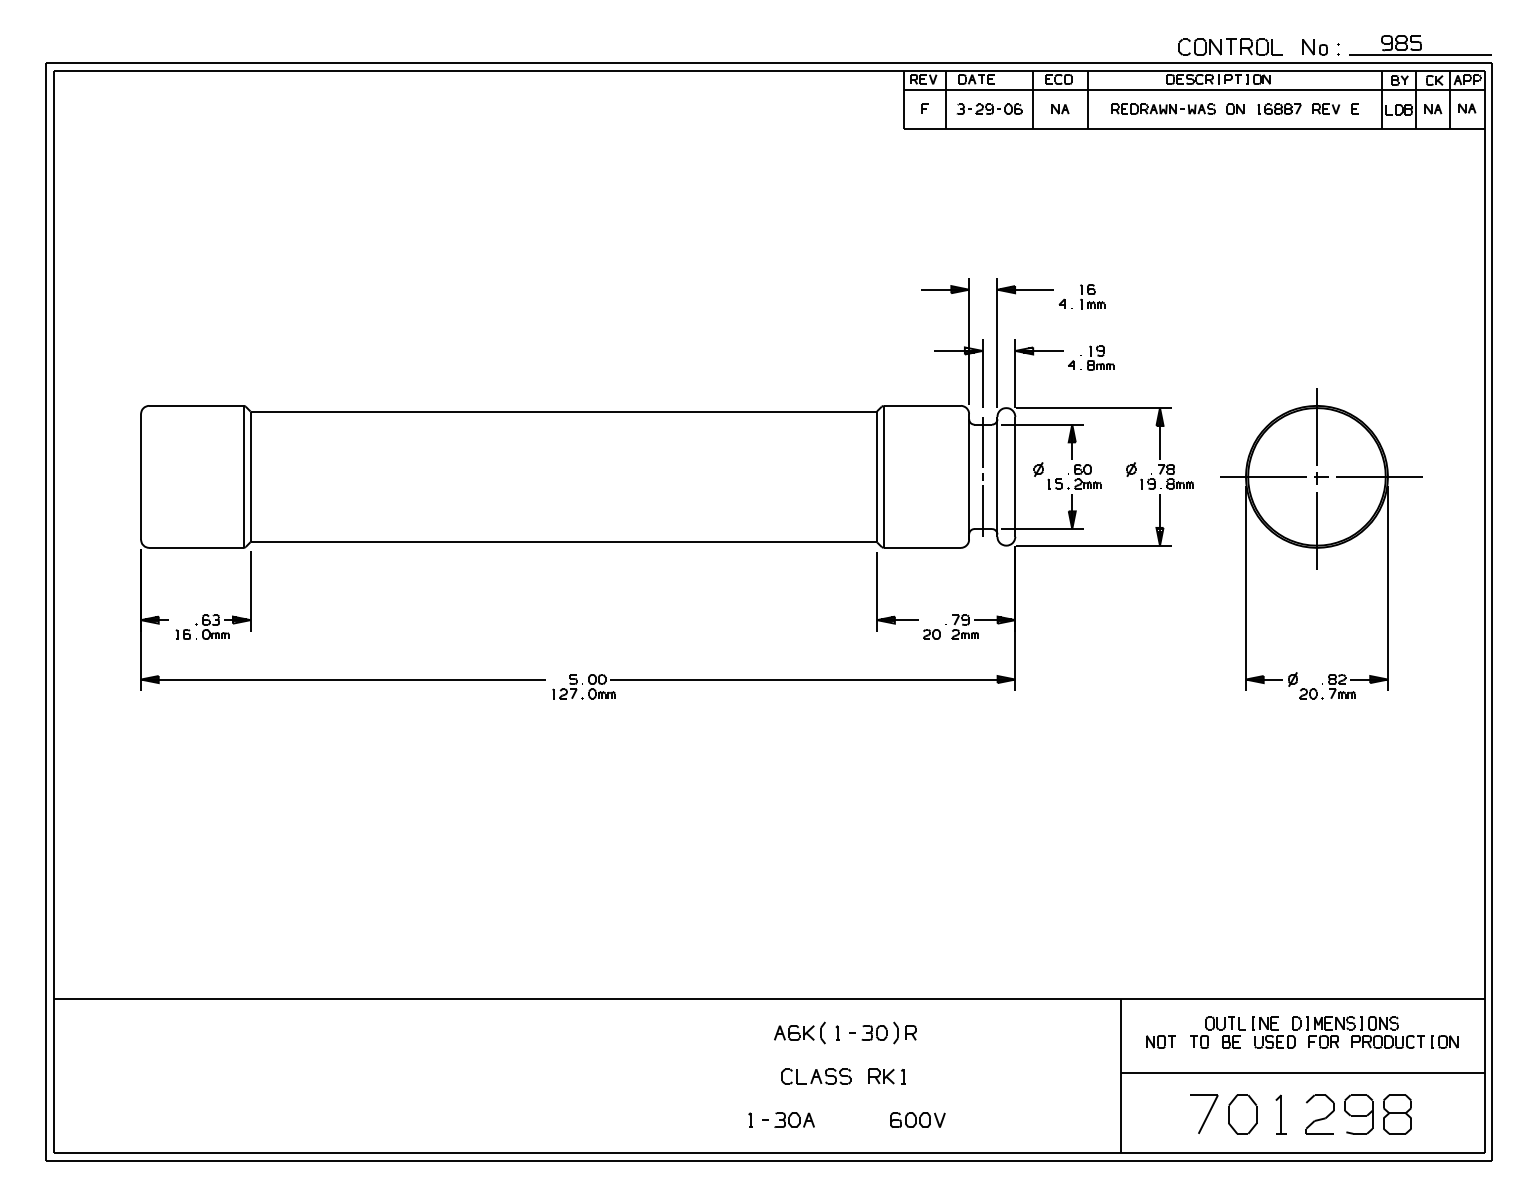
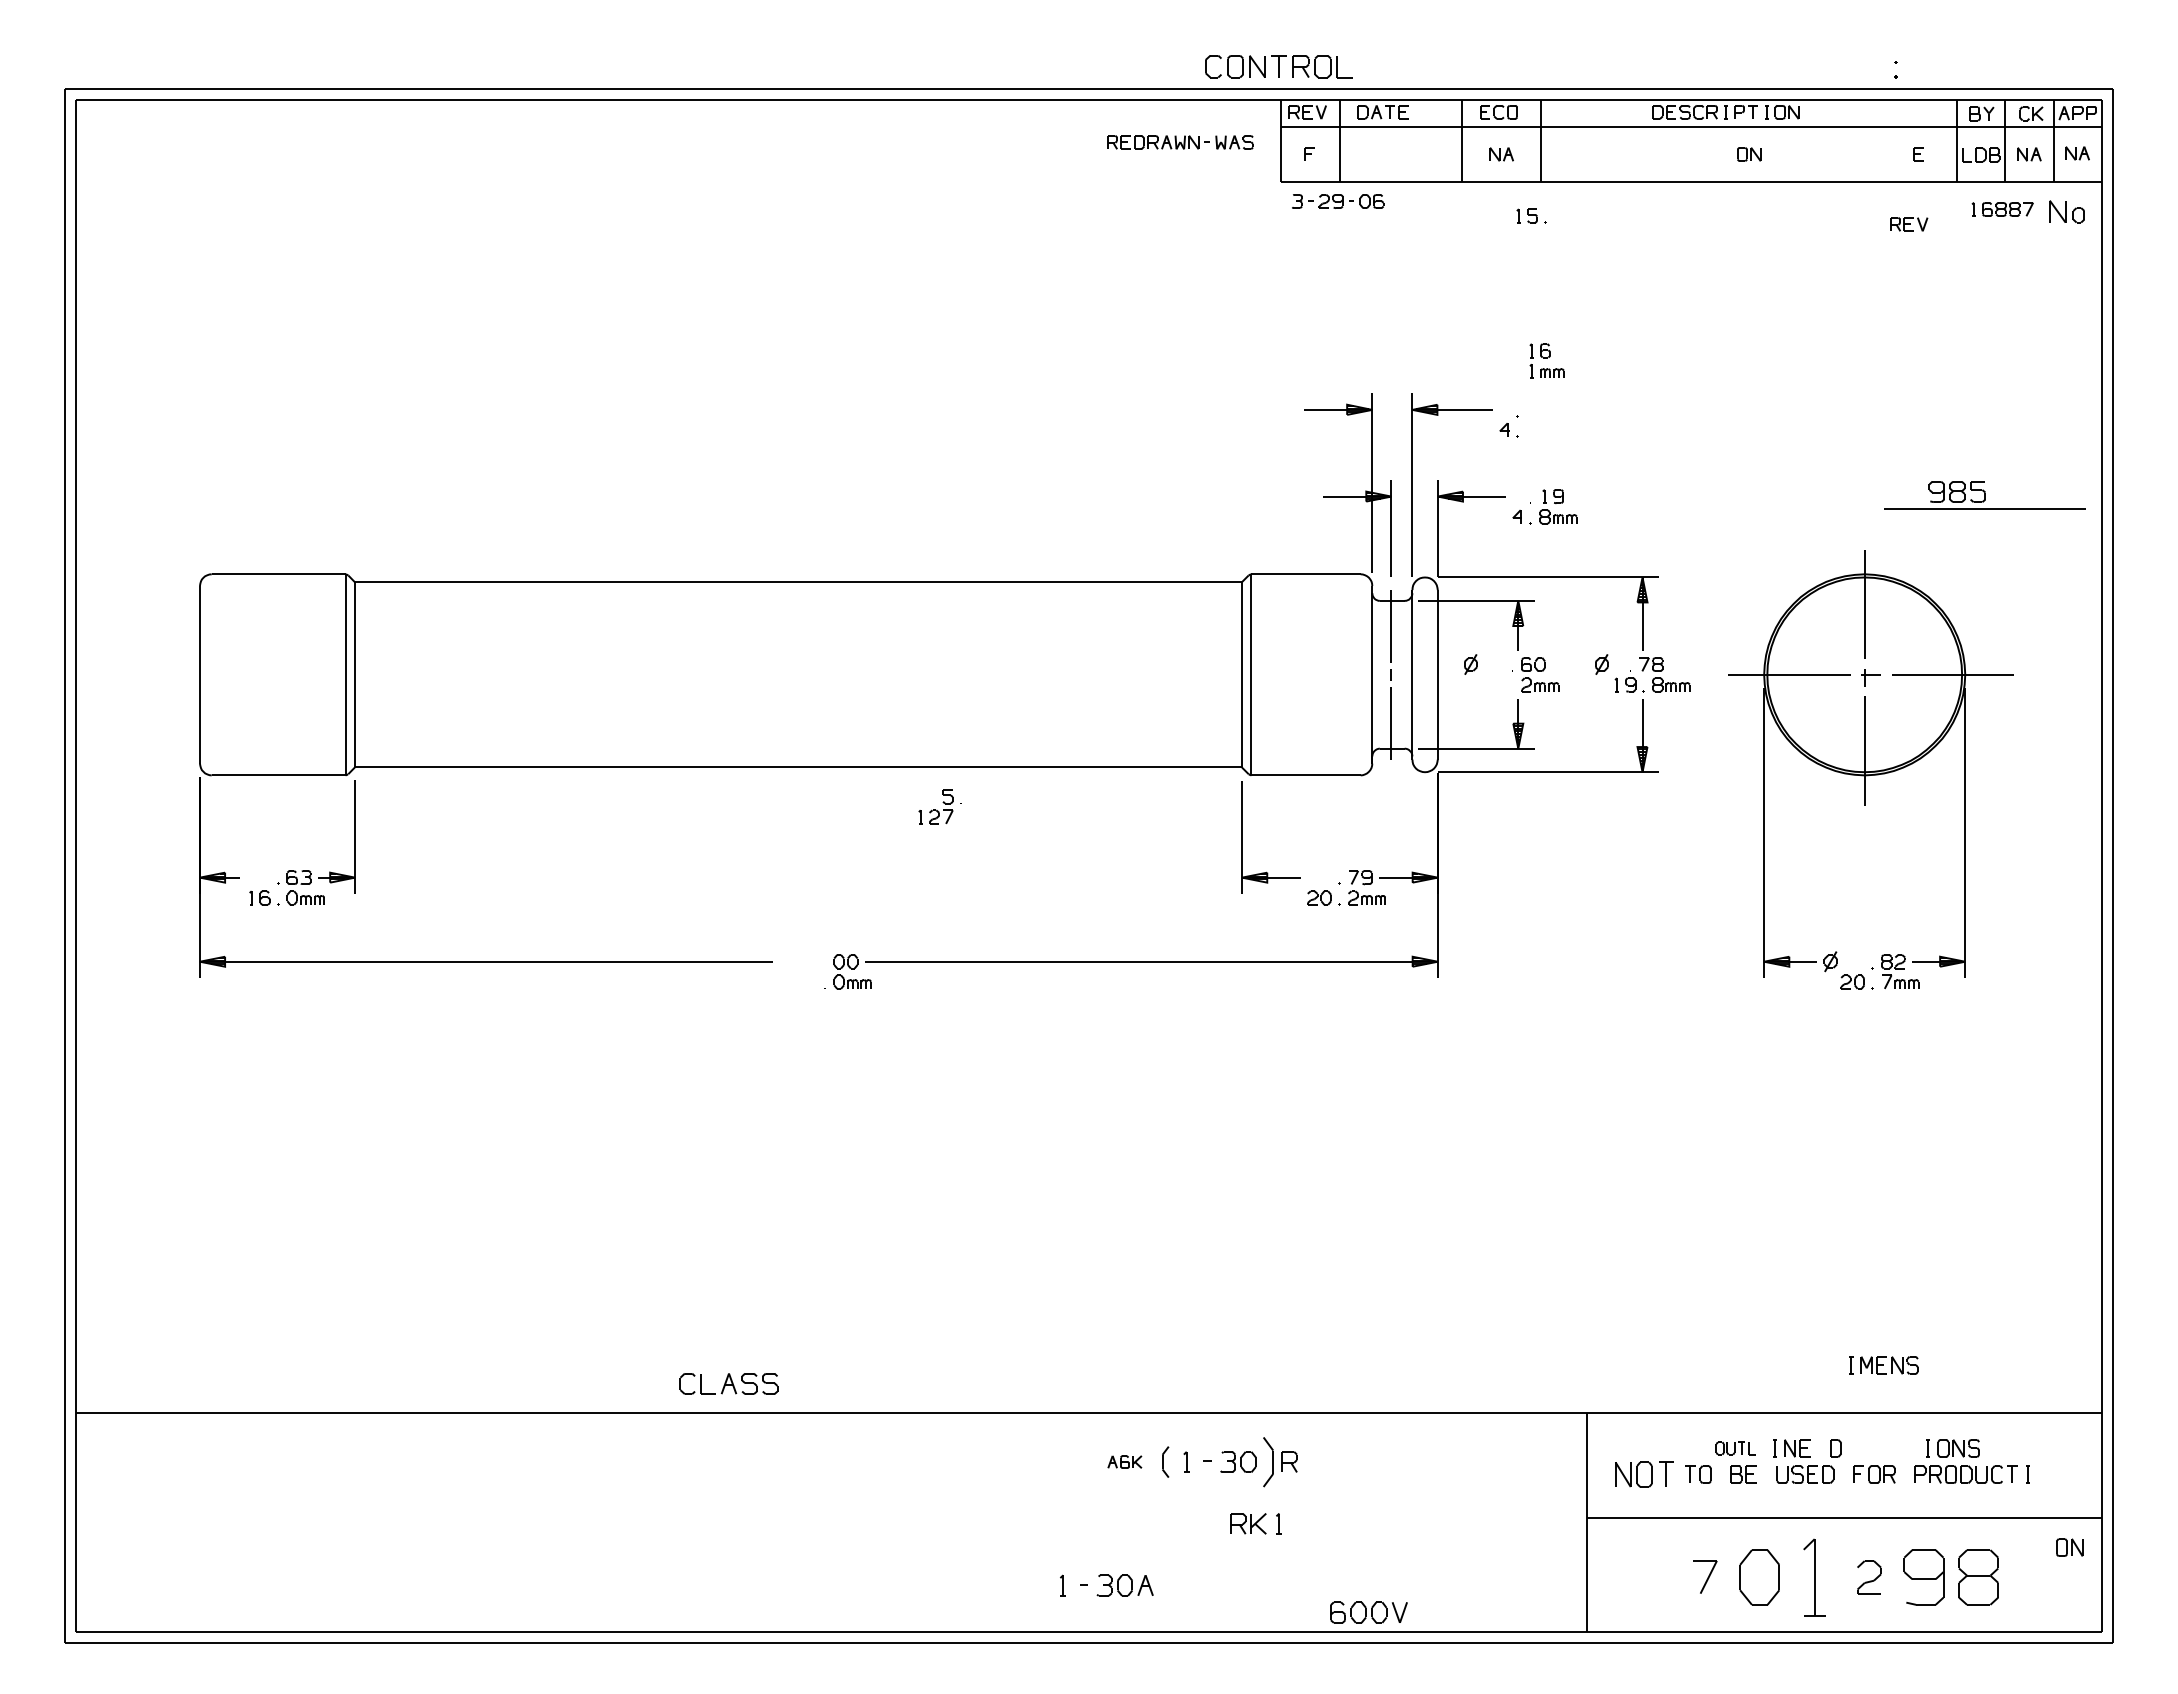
part: (1420, 45) -> (1984, 495), moved
part: (1230, 47) -> (1278, 66), moved
part: (1314, 47) -> (2066, 211), moved
part: (989, 109) -> (1338, 201), moved
part: (1163, 109) -> (1180, 142), moved
part: (1279, 109) -> (2002, 209), moved
part: (1326, 109) -> (1909, 224), moved
part: (1092, 296) -> (1546, 360), moved
part: (1058, 483) -> (1531, 215), moved
part: (567, 686) -> (939, 806), moved
part: (1225, 1023) -> (1735, 1448), size x0.7
part: (1330, 1023) -> (1883, 1365), moved
part: (794, 1032) -> (1124, 1461), size x0.6
part: (895, 1032) -> (1268, 1461), size x1.6
part: (1160, 1041) -> (1643, 1474), size x1.4
part: (1448, 1041) -> (2069, 1547), moved
part: (815, 1076) -> (728, 1383), moved
part: (1204, 1113) -> (1705, 1576), size x0.6
part: (1280, 1114) -> (1813, 1577), size x1.4
part: (1320, 1114) -> (1869, 1577), size x0.6
part: (917, 1120) -> (1368, 1612), moved

